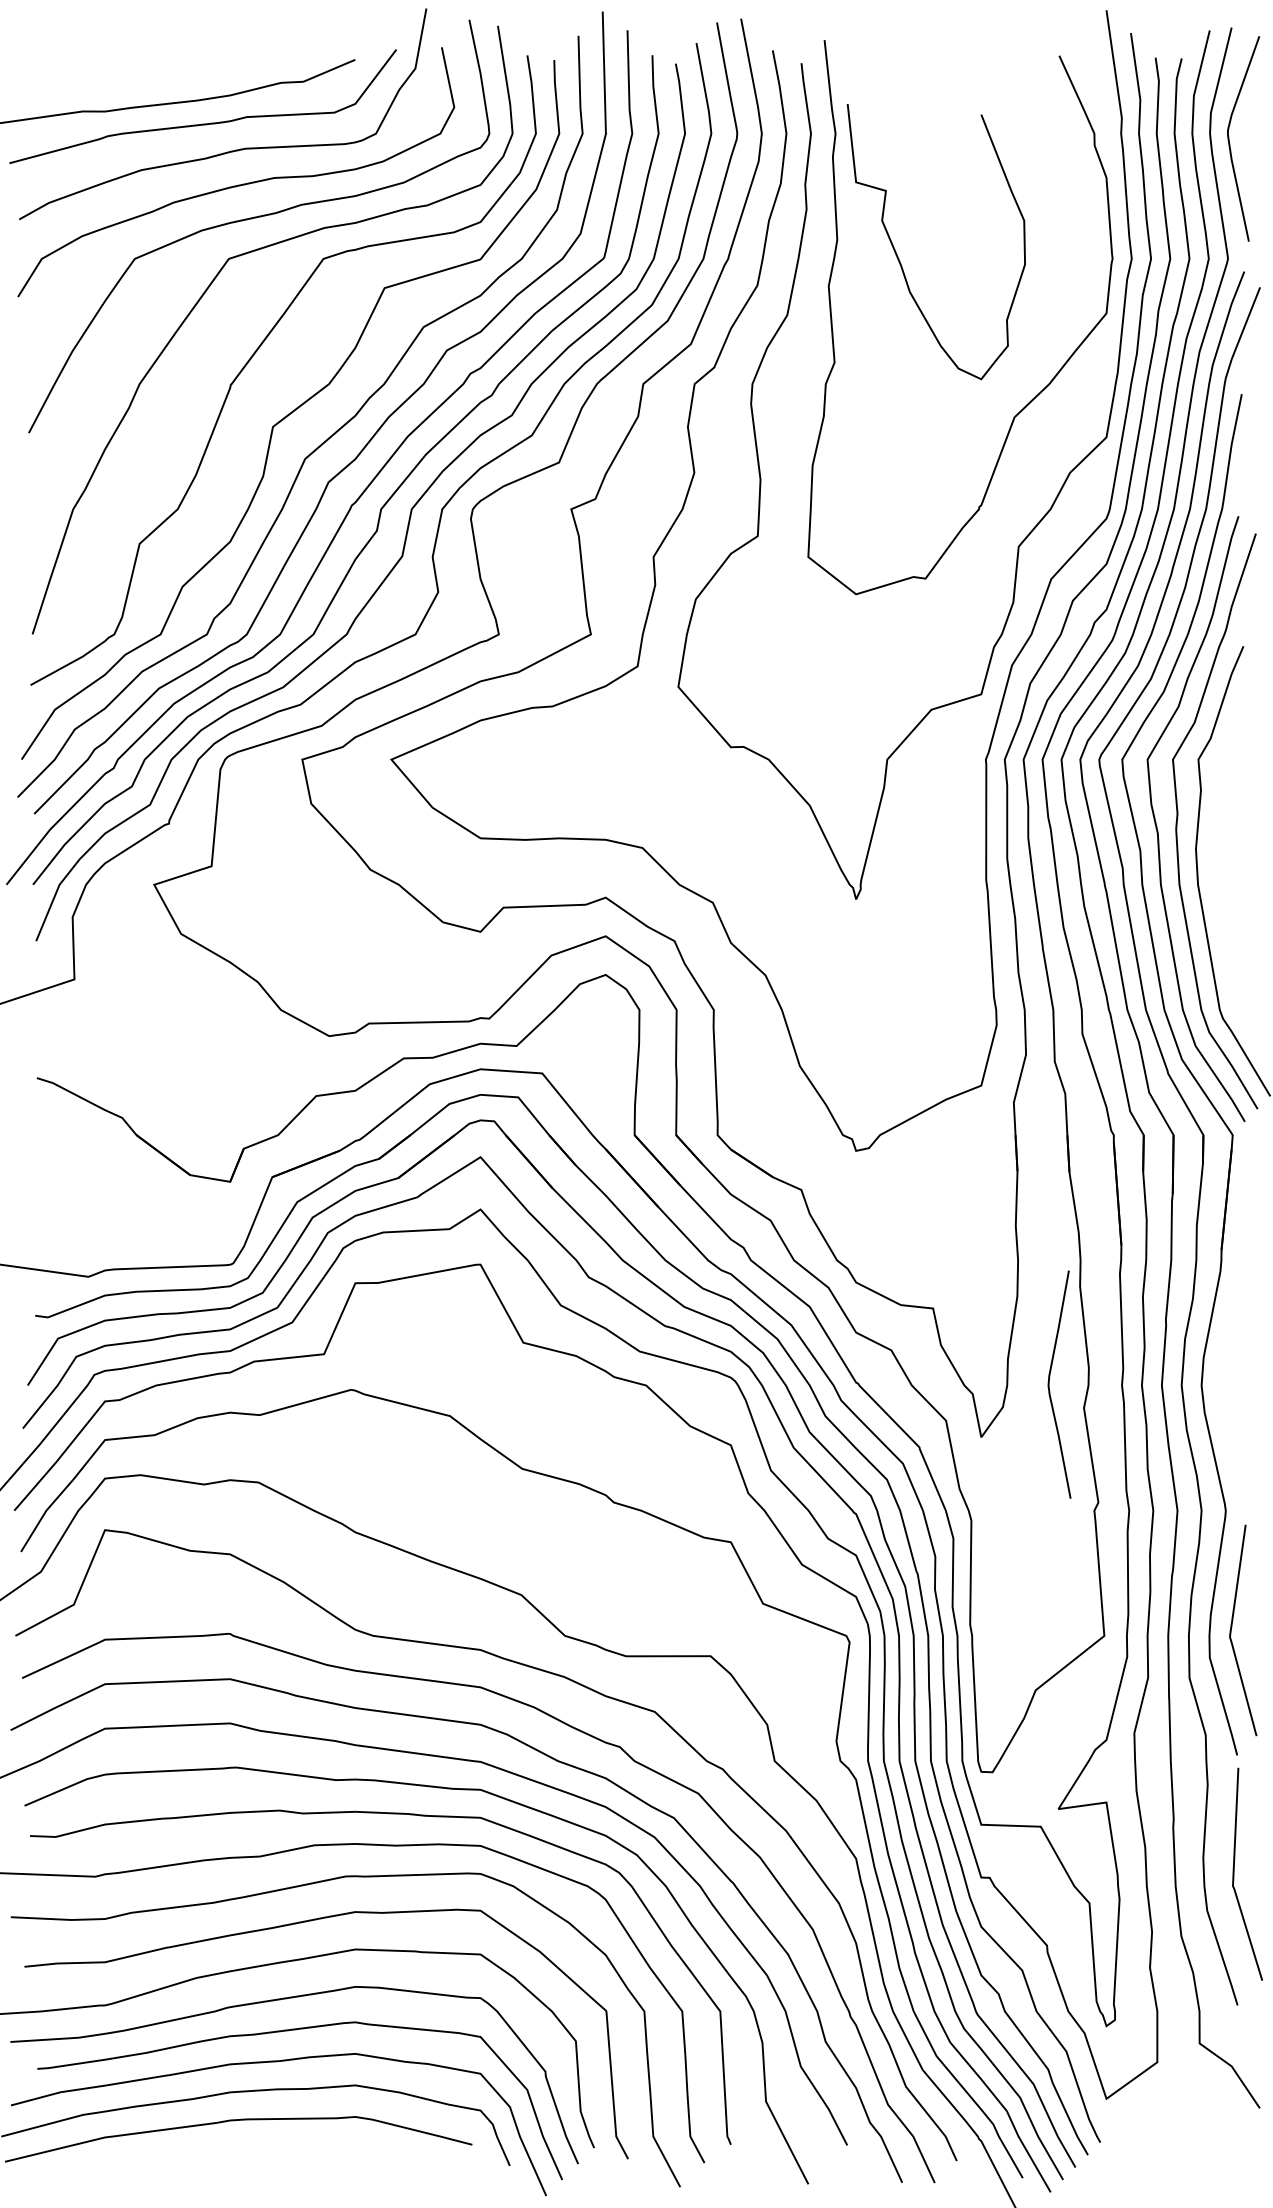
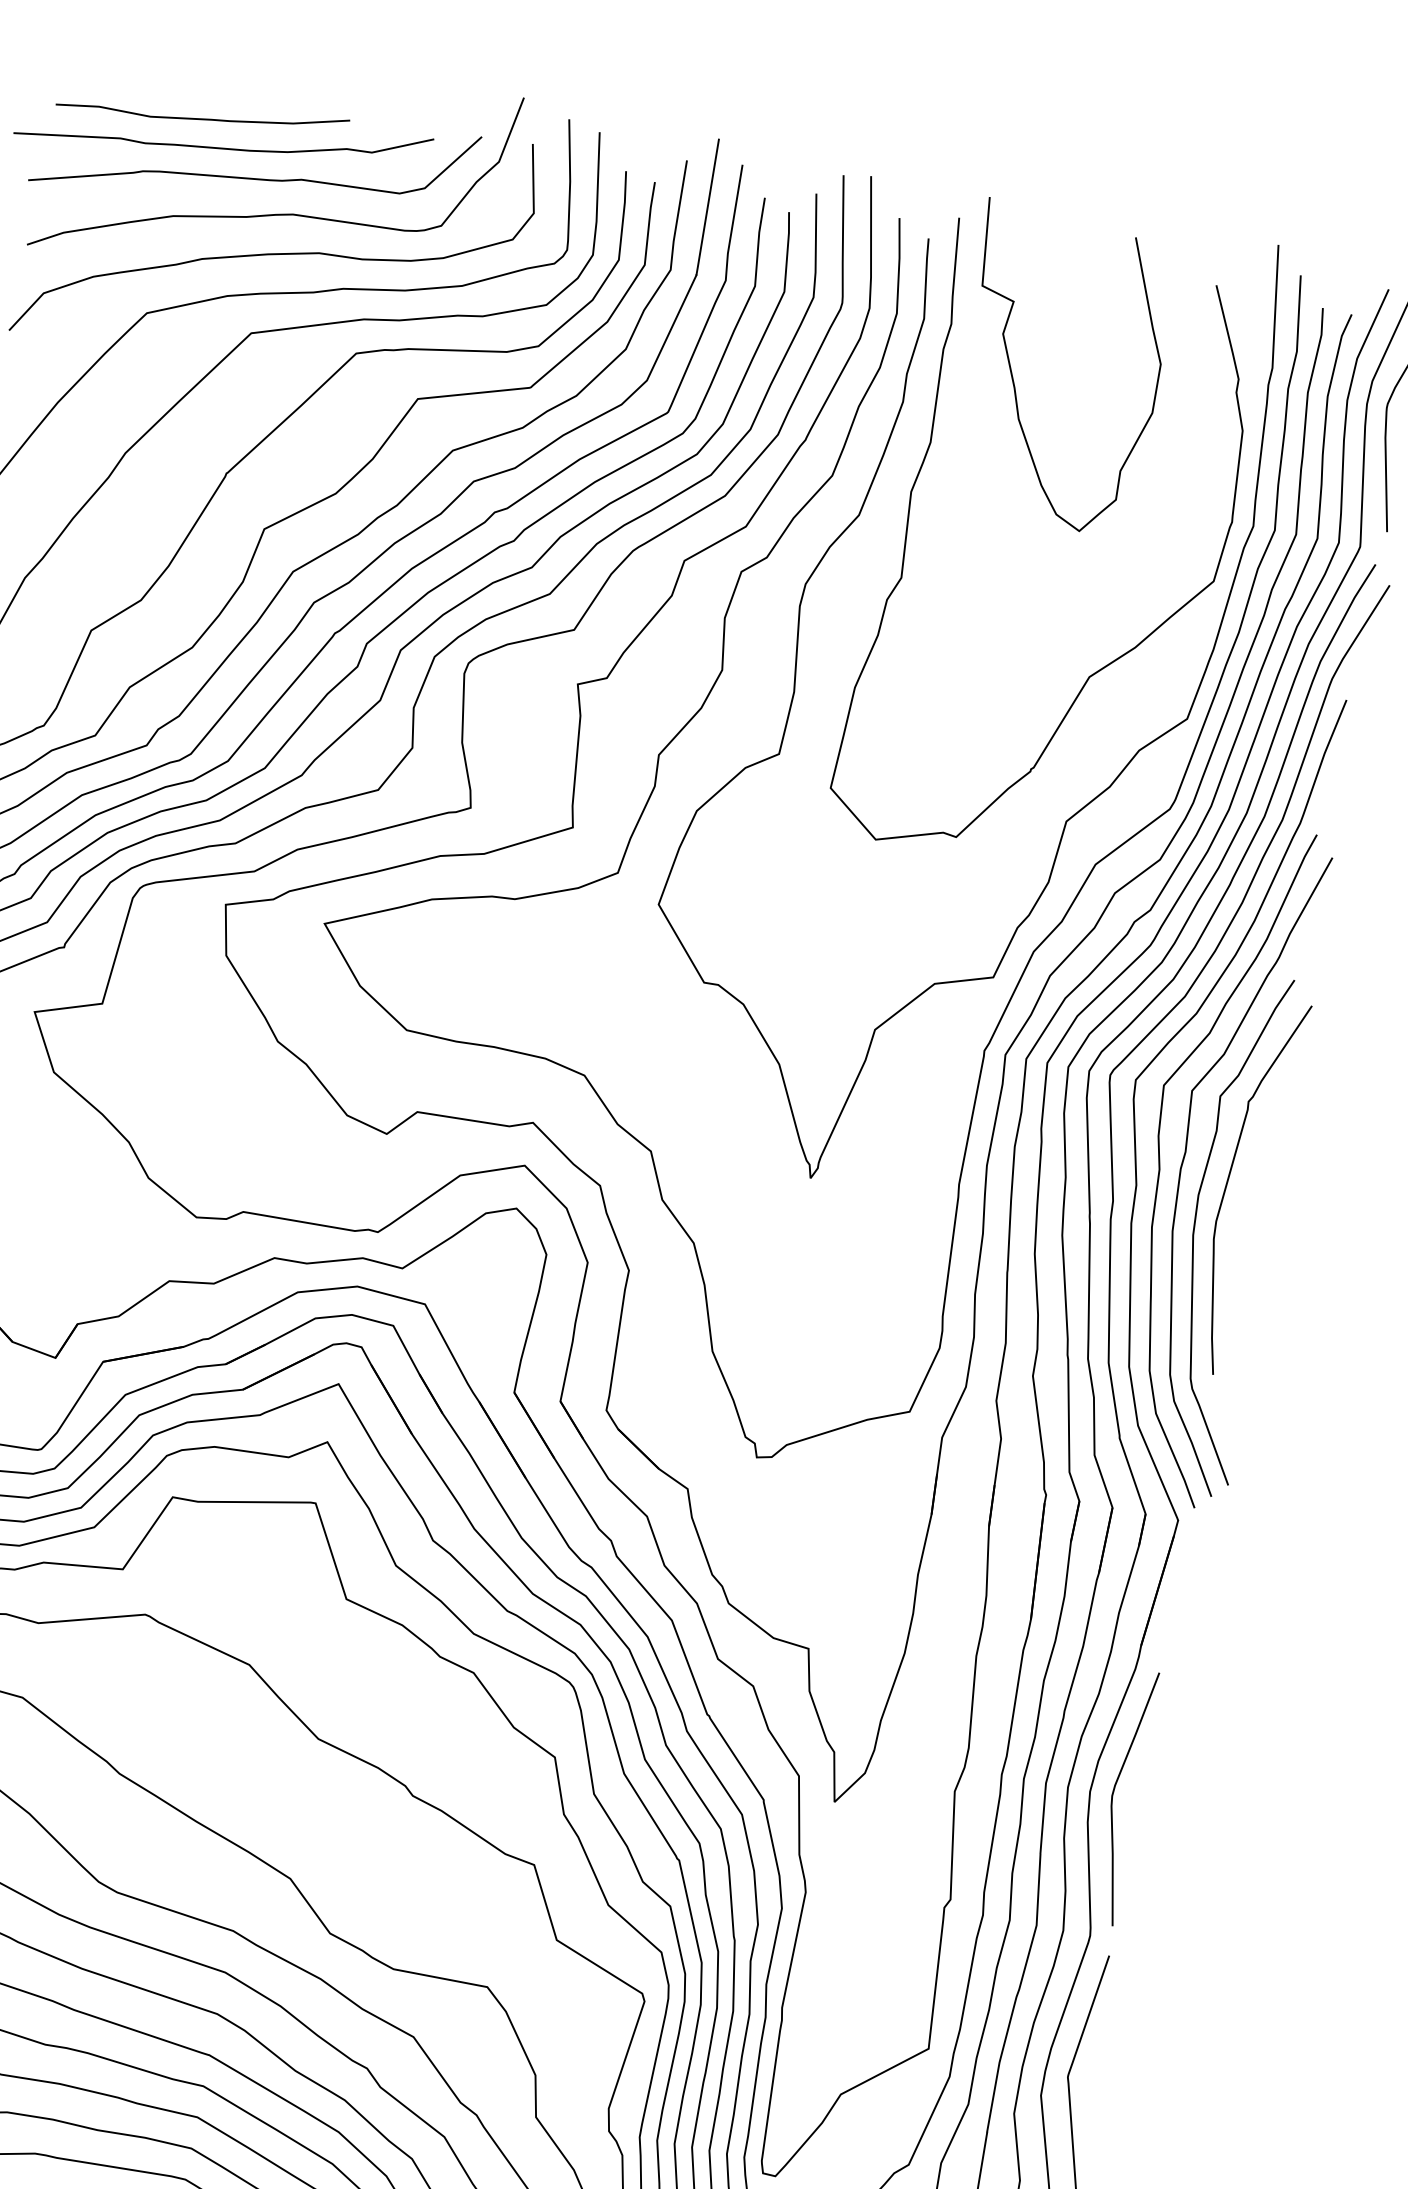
curve: (149, 80) -> (201, 118), added
curve: (899, 258) -> (1014, 379), moved
curve: (1220, 828) -> (1230, 1177), added
curve: (1049, 1384) -> (1113, 1794), moved

